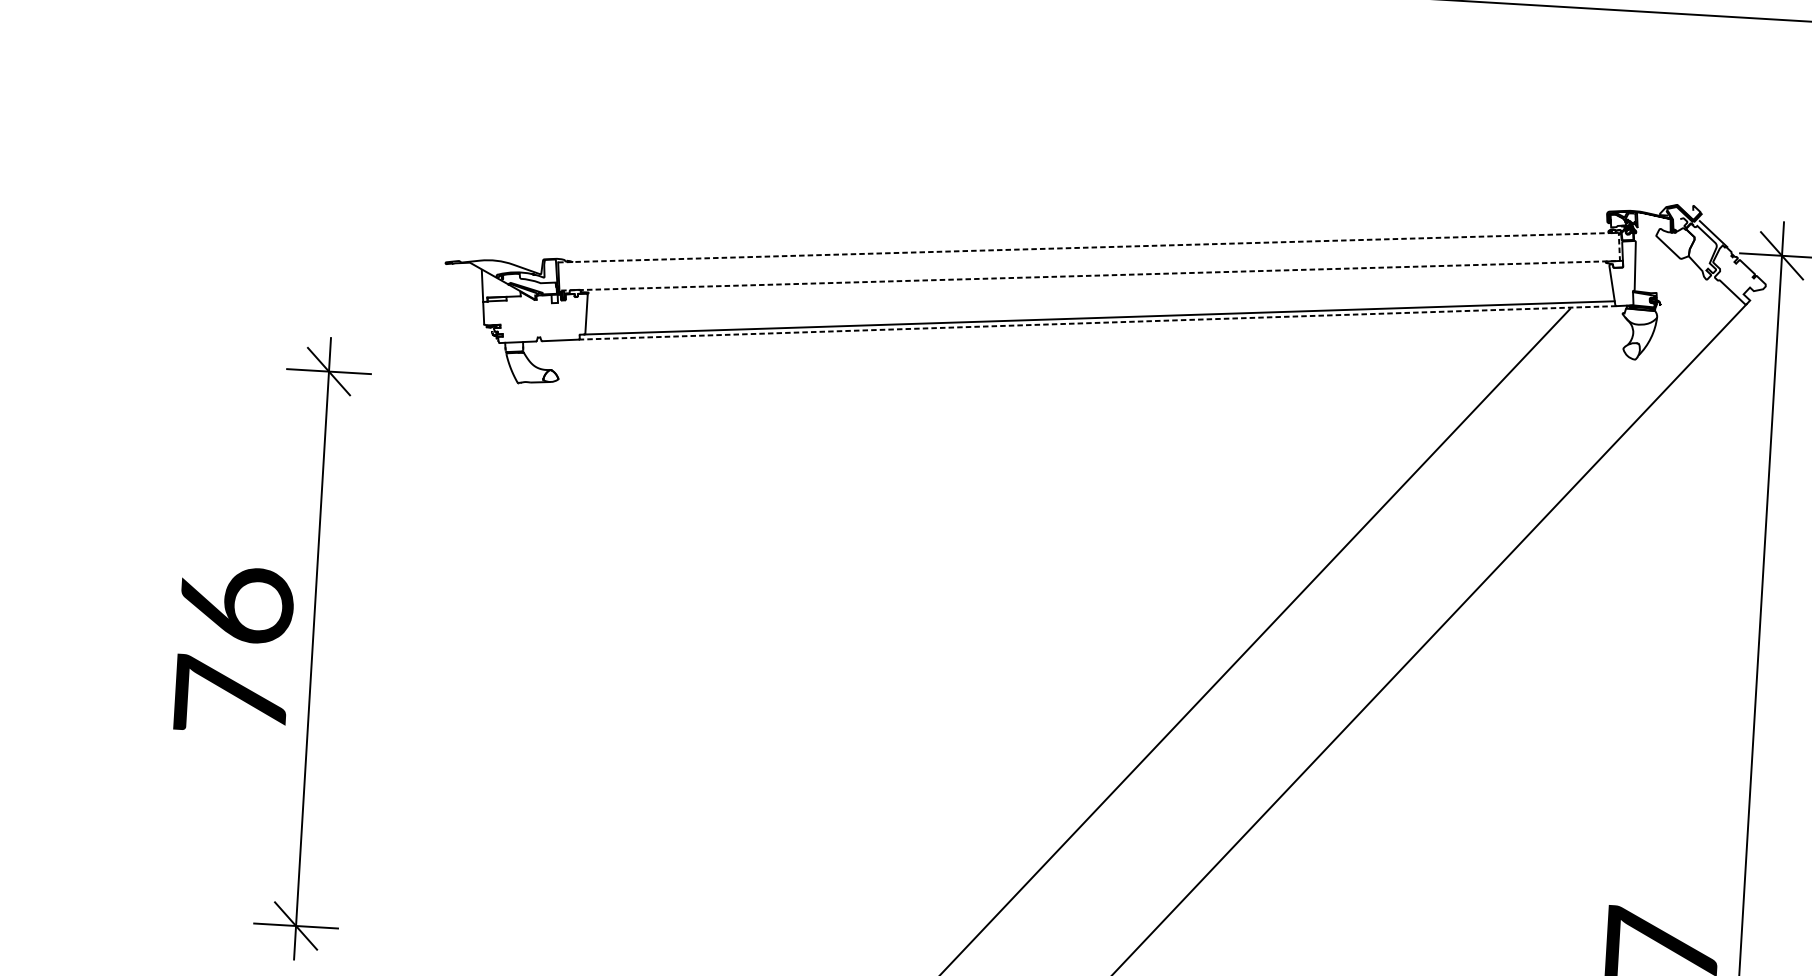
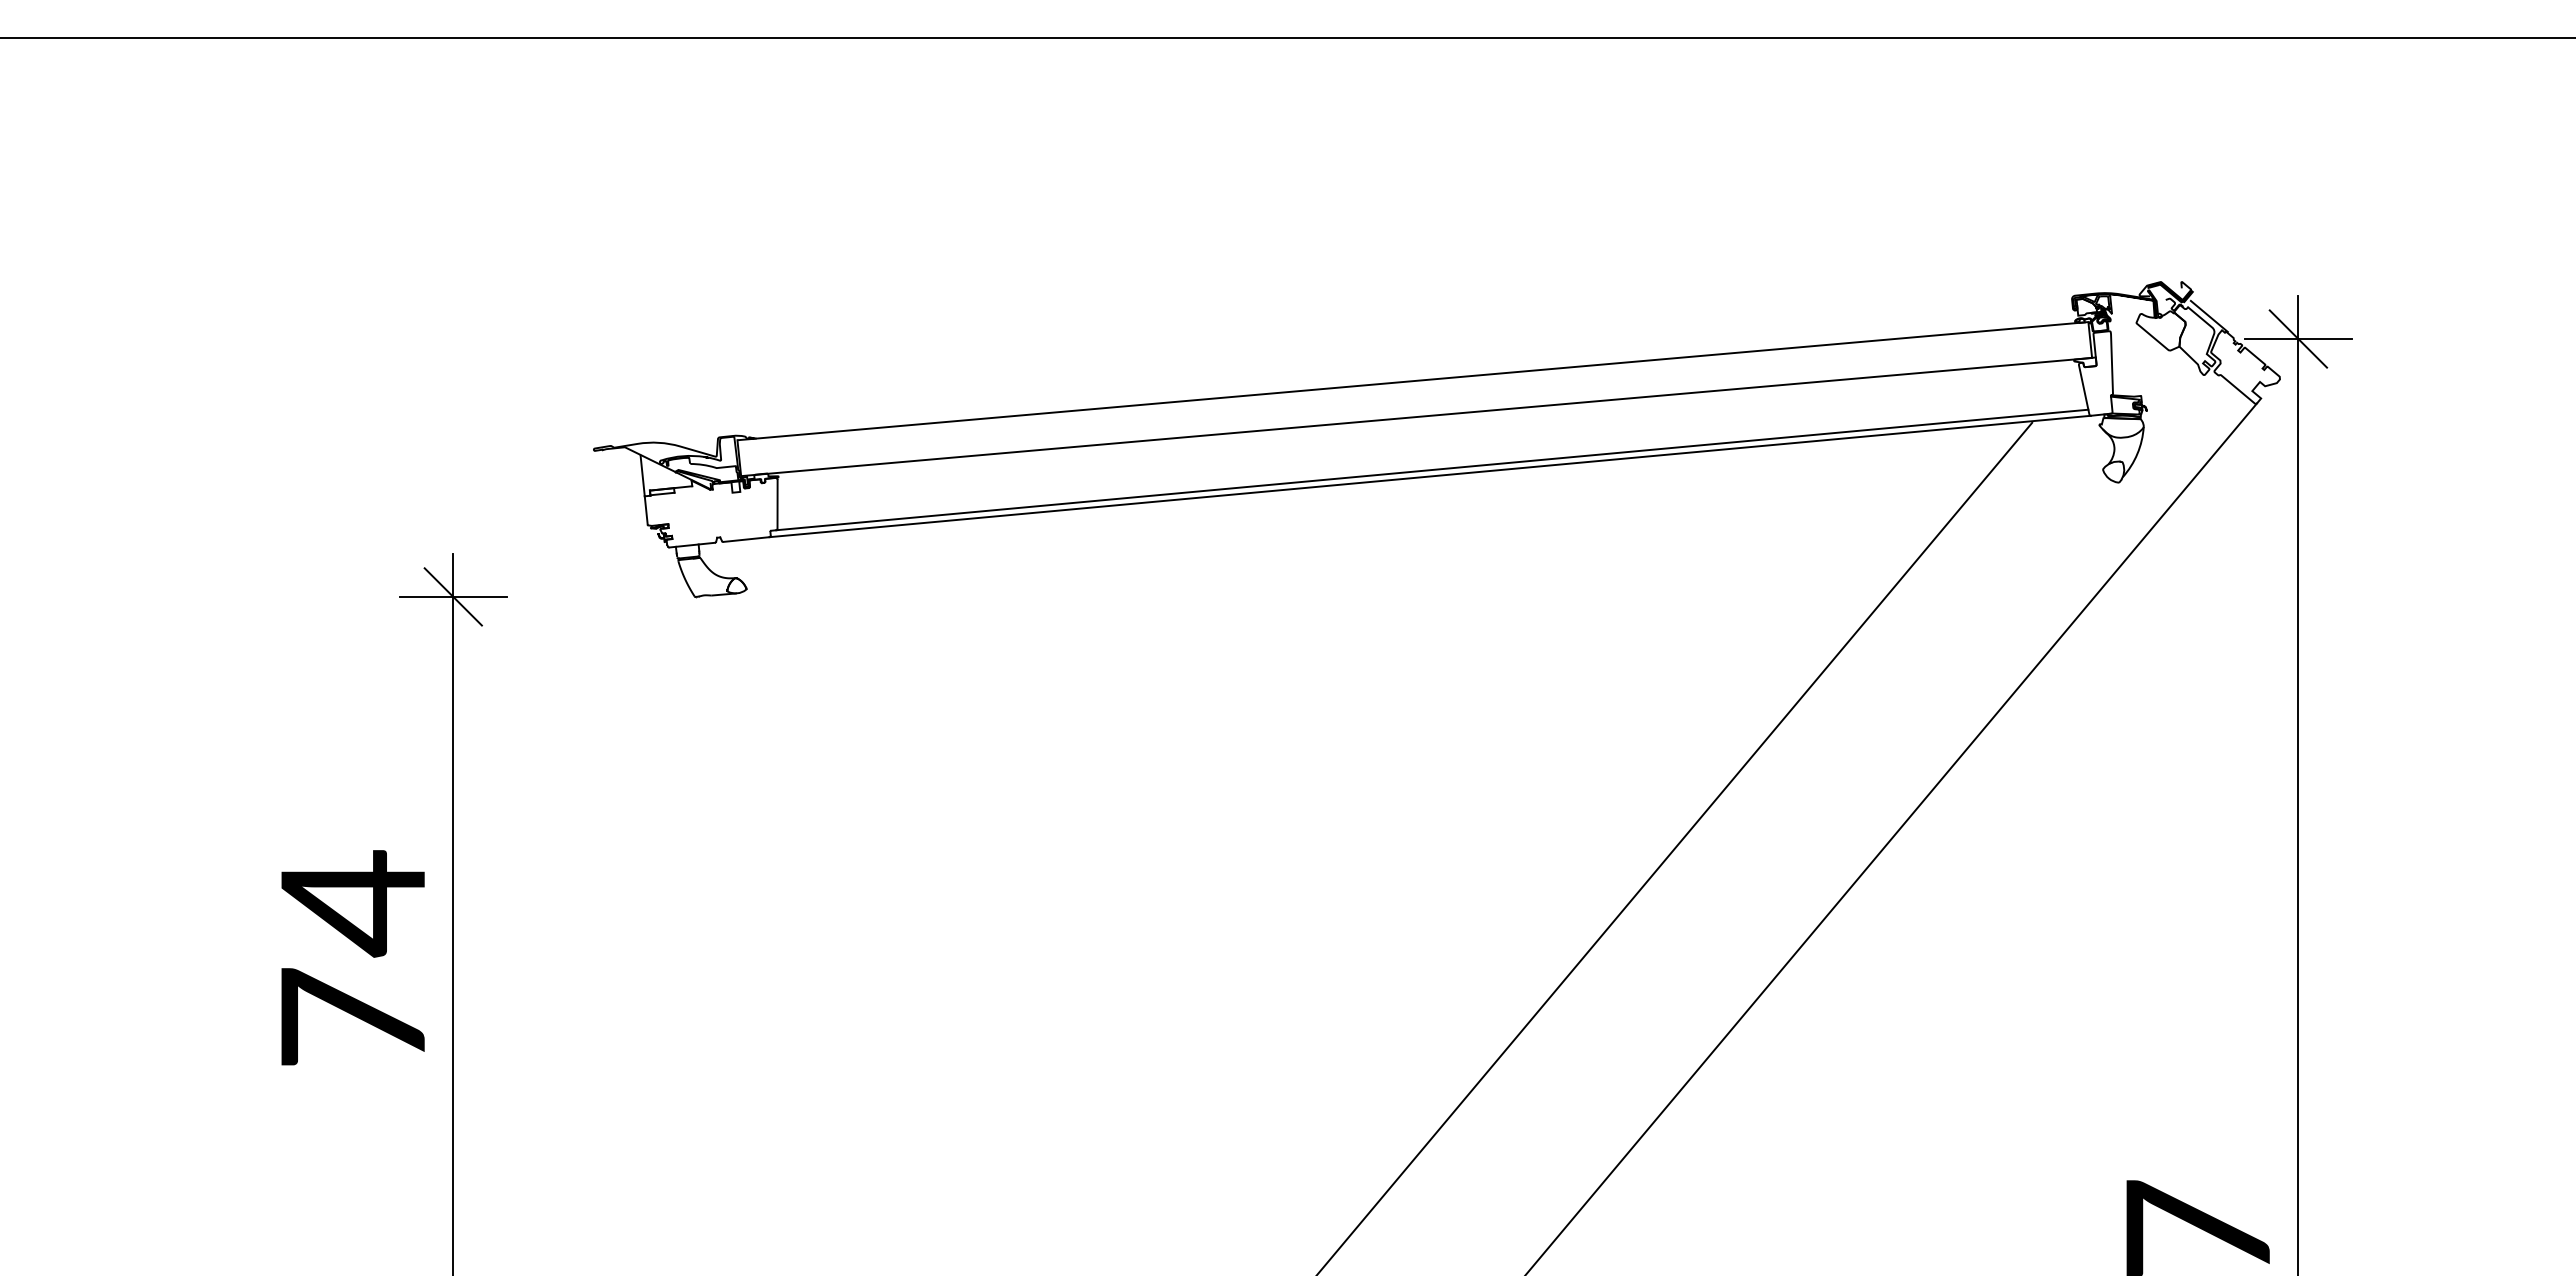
line: (1619, 247) -> (2090, 340), dashed -> solid
line: (1097, 322) -> (1429, 476), dashed -> solid
text: (236, 606) -> (353, 903), 76 -> 74

